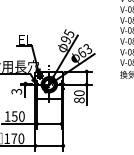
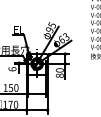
text: (16, 91) -> (12, 69), 3 -> 6

